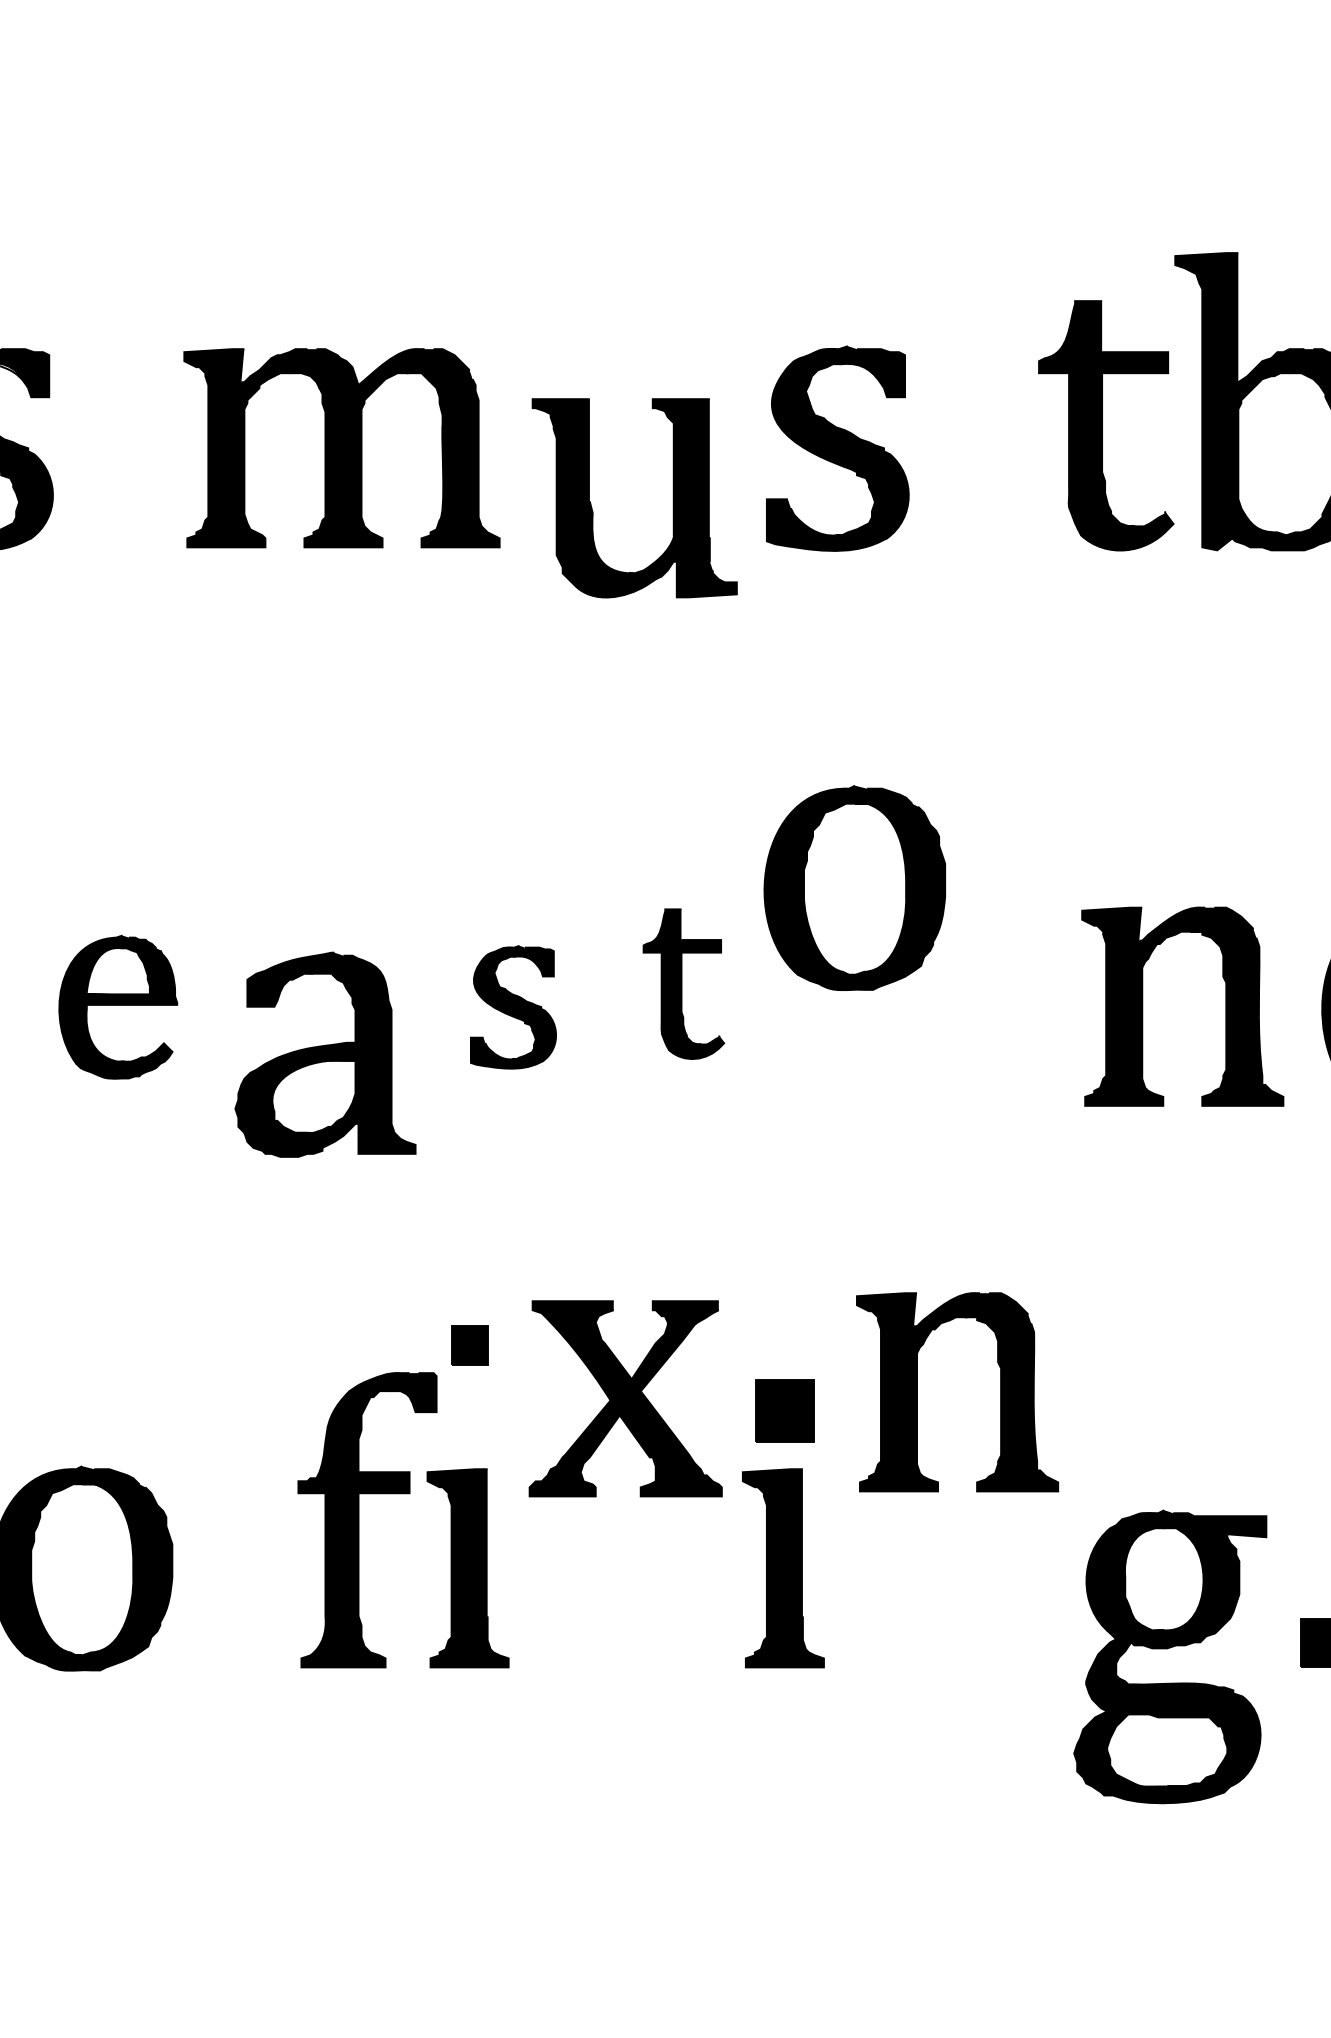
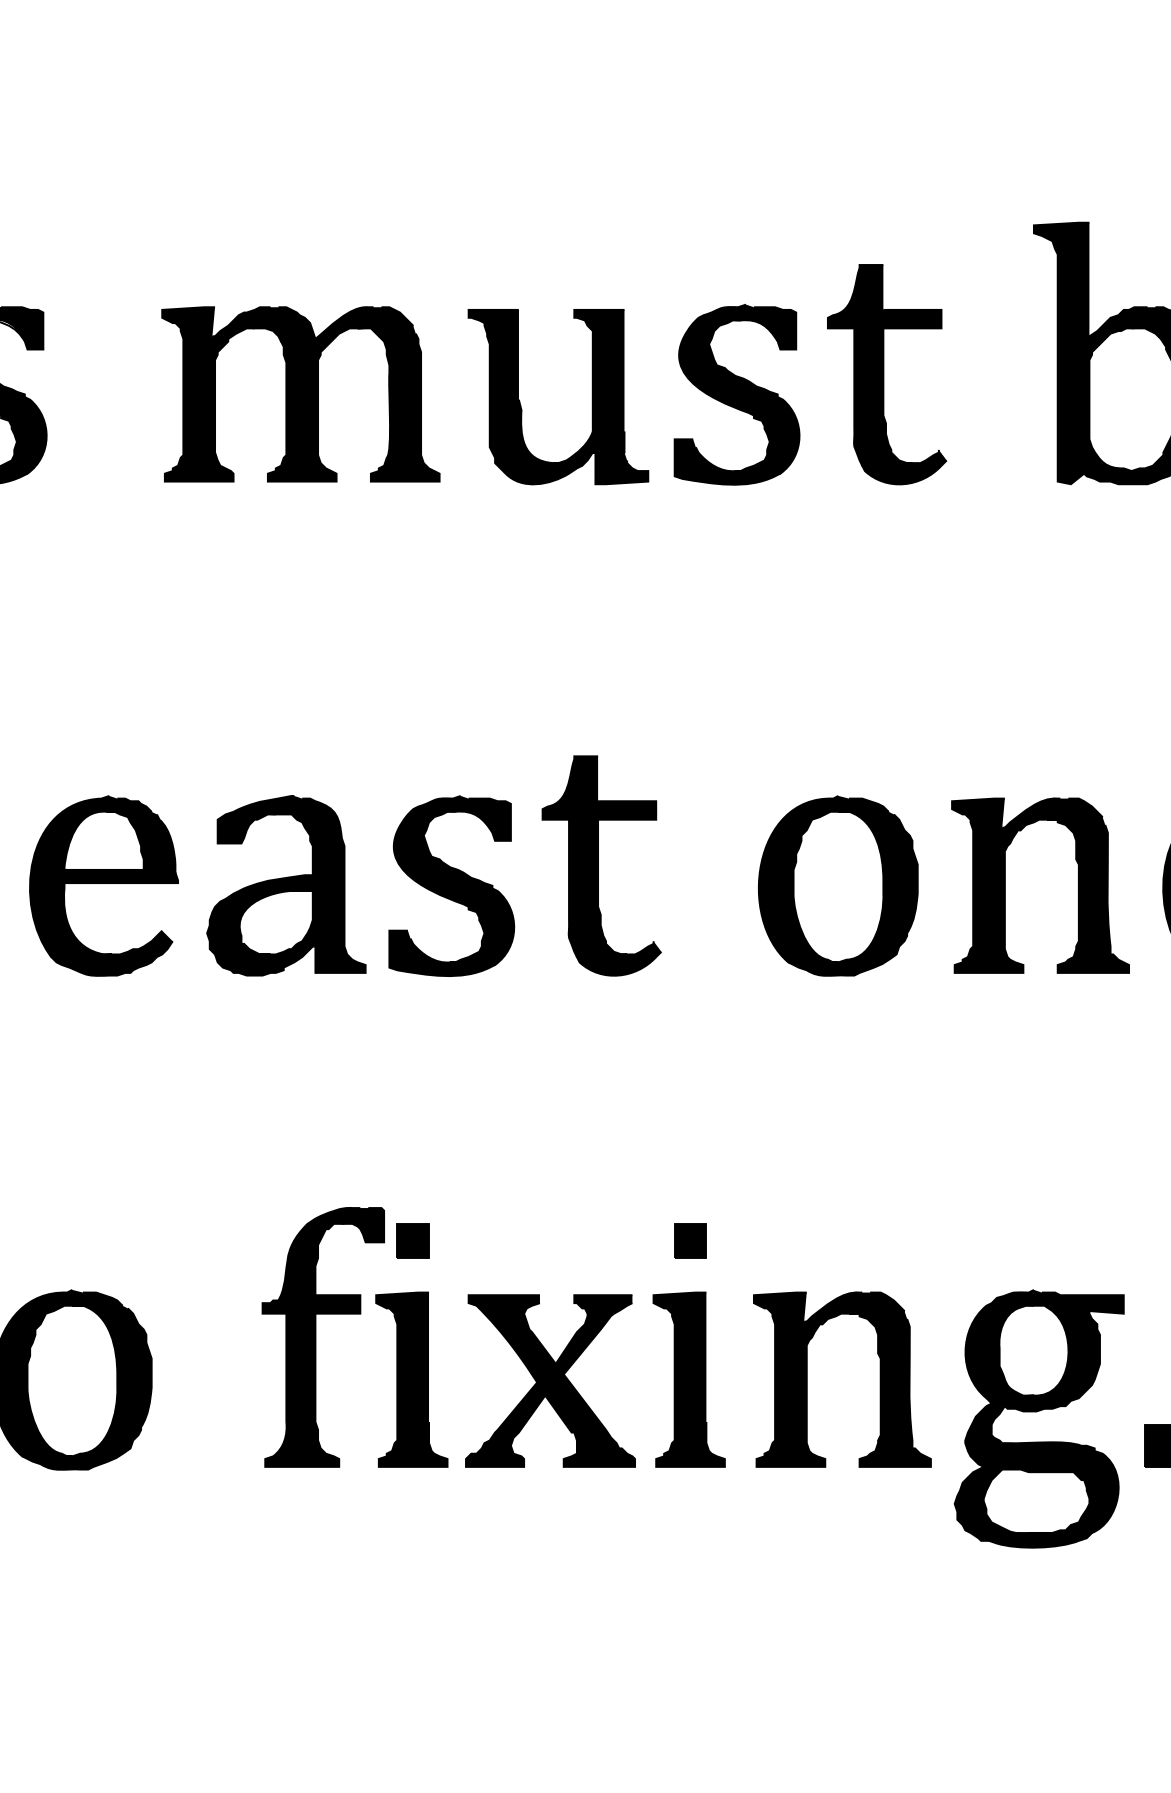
part: (1106, 425) -> (887, 374), moved
part: (672, 498) -> (591, 397), moved
part: (854, 887) -> (837, 885), moved
part: (683, 983) -> (601, 865), size x1.67
part: (118, 1007) -> (104, 886), size x1.43
part: (513, 1007) -> (451, 886), size x1.67
part: (325, 1054) -> (286, 885), moved
part: (469, 1345) -> (413, 1240), moved
part: (917, 1392) -> (807, 1379), moved
part: (625, 1398) -> (550, 1380), moved
part: (784, 1410) -> (690, 1240), size x0.62
part: (1167, 1649) -> (1036, 1412), moved

